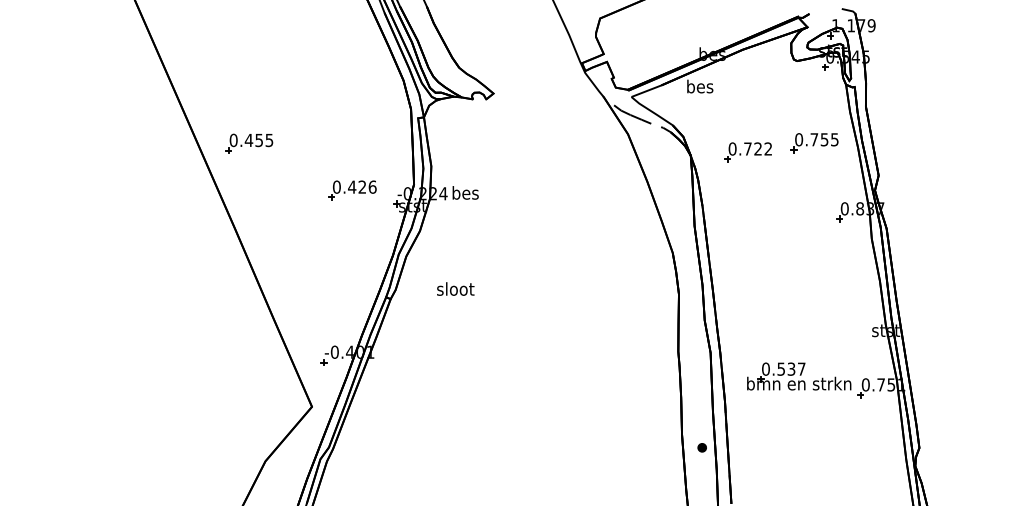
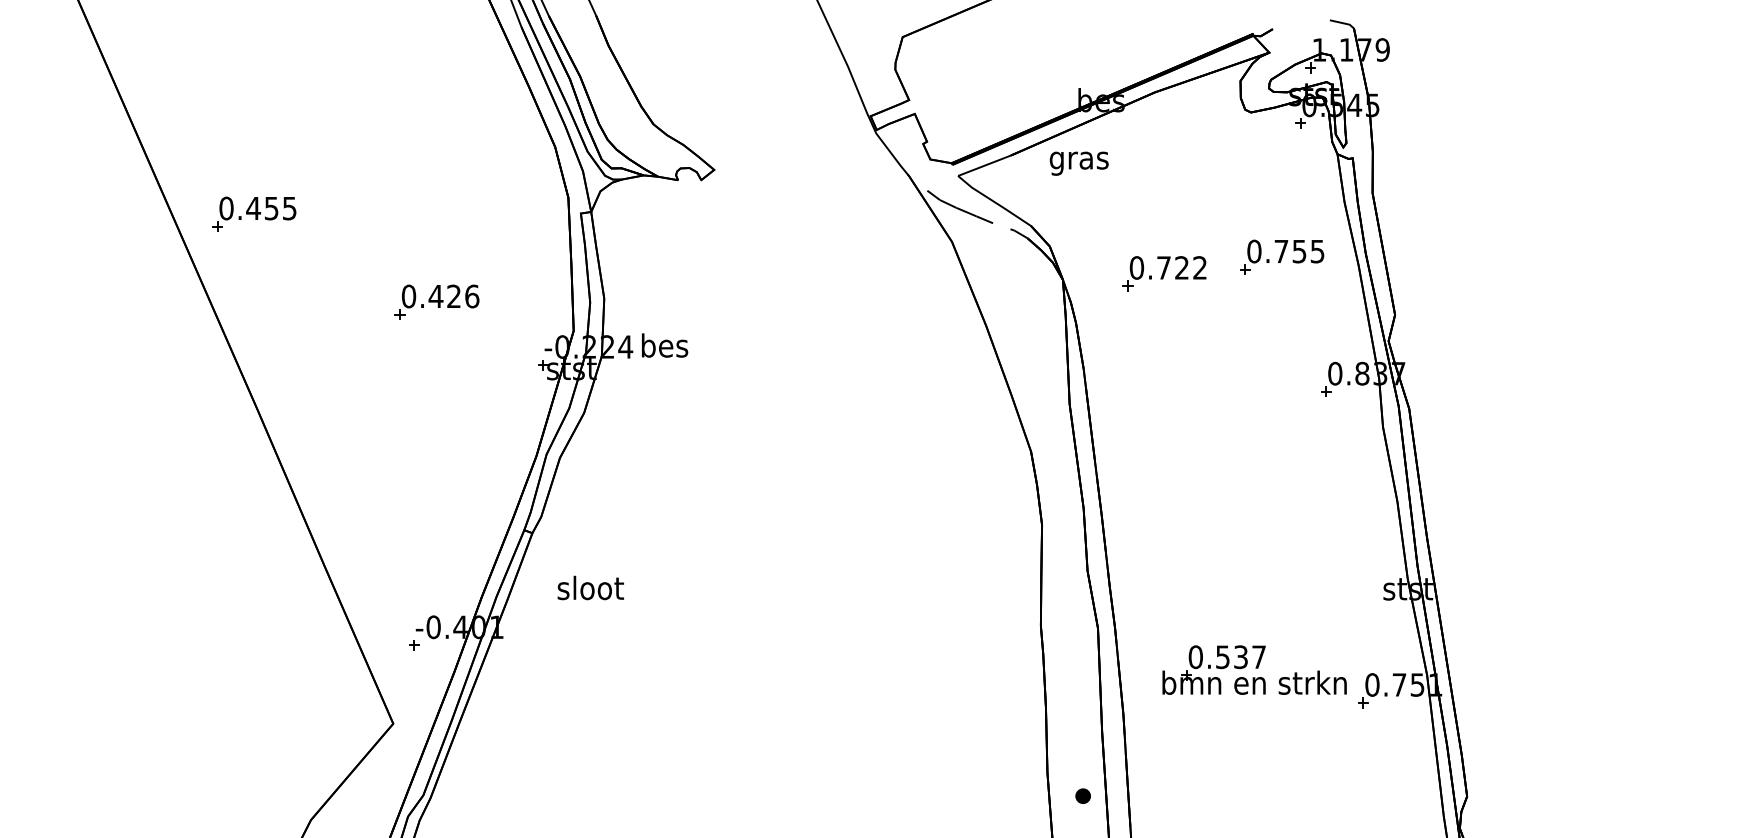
text: (699, 87) -> (1078, 159), bes -> gras
part: (249, 143) -> (254, 213), moved
part: (352, 190) -> (436, 302), moved
text: (455, 288) -> (590, 587), moved

